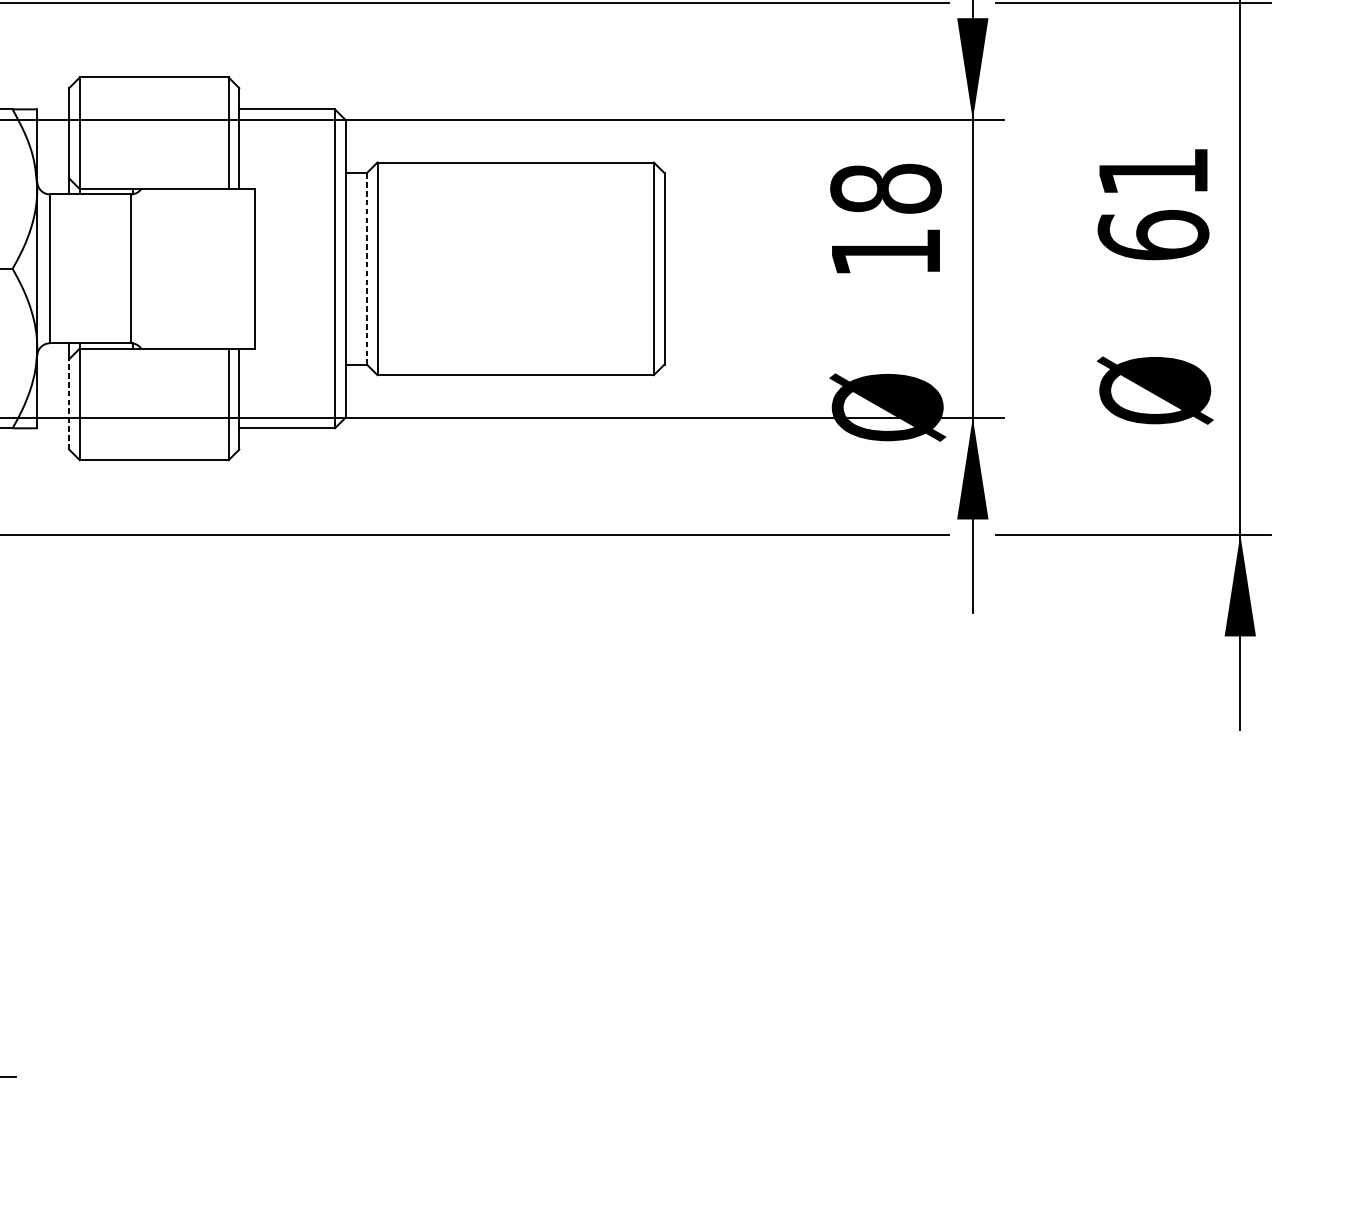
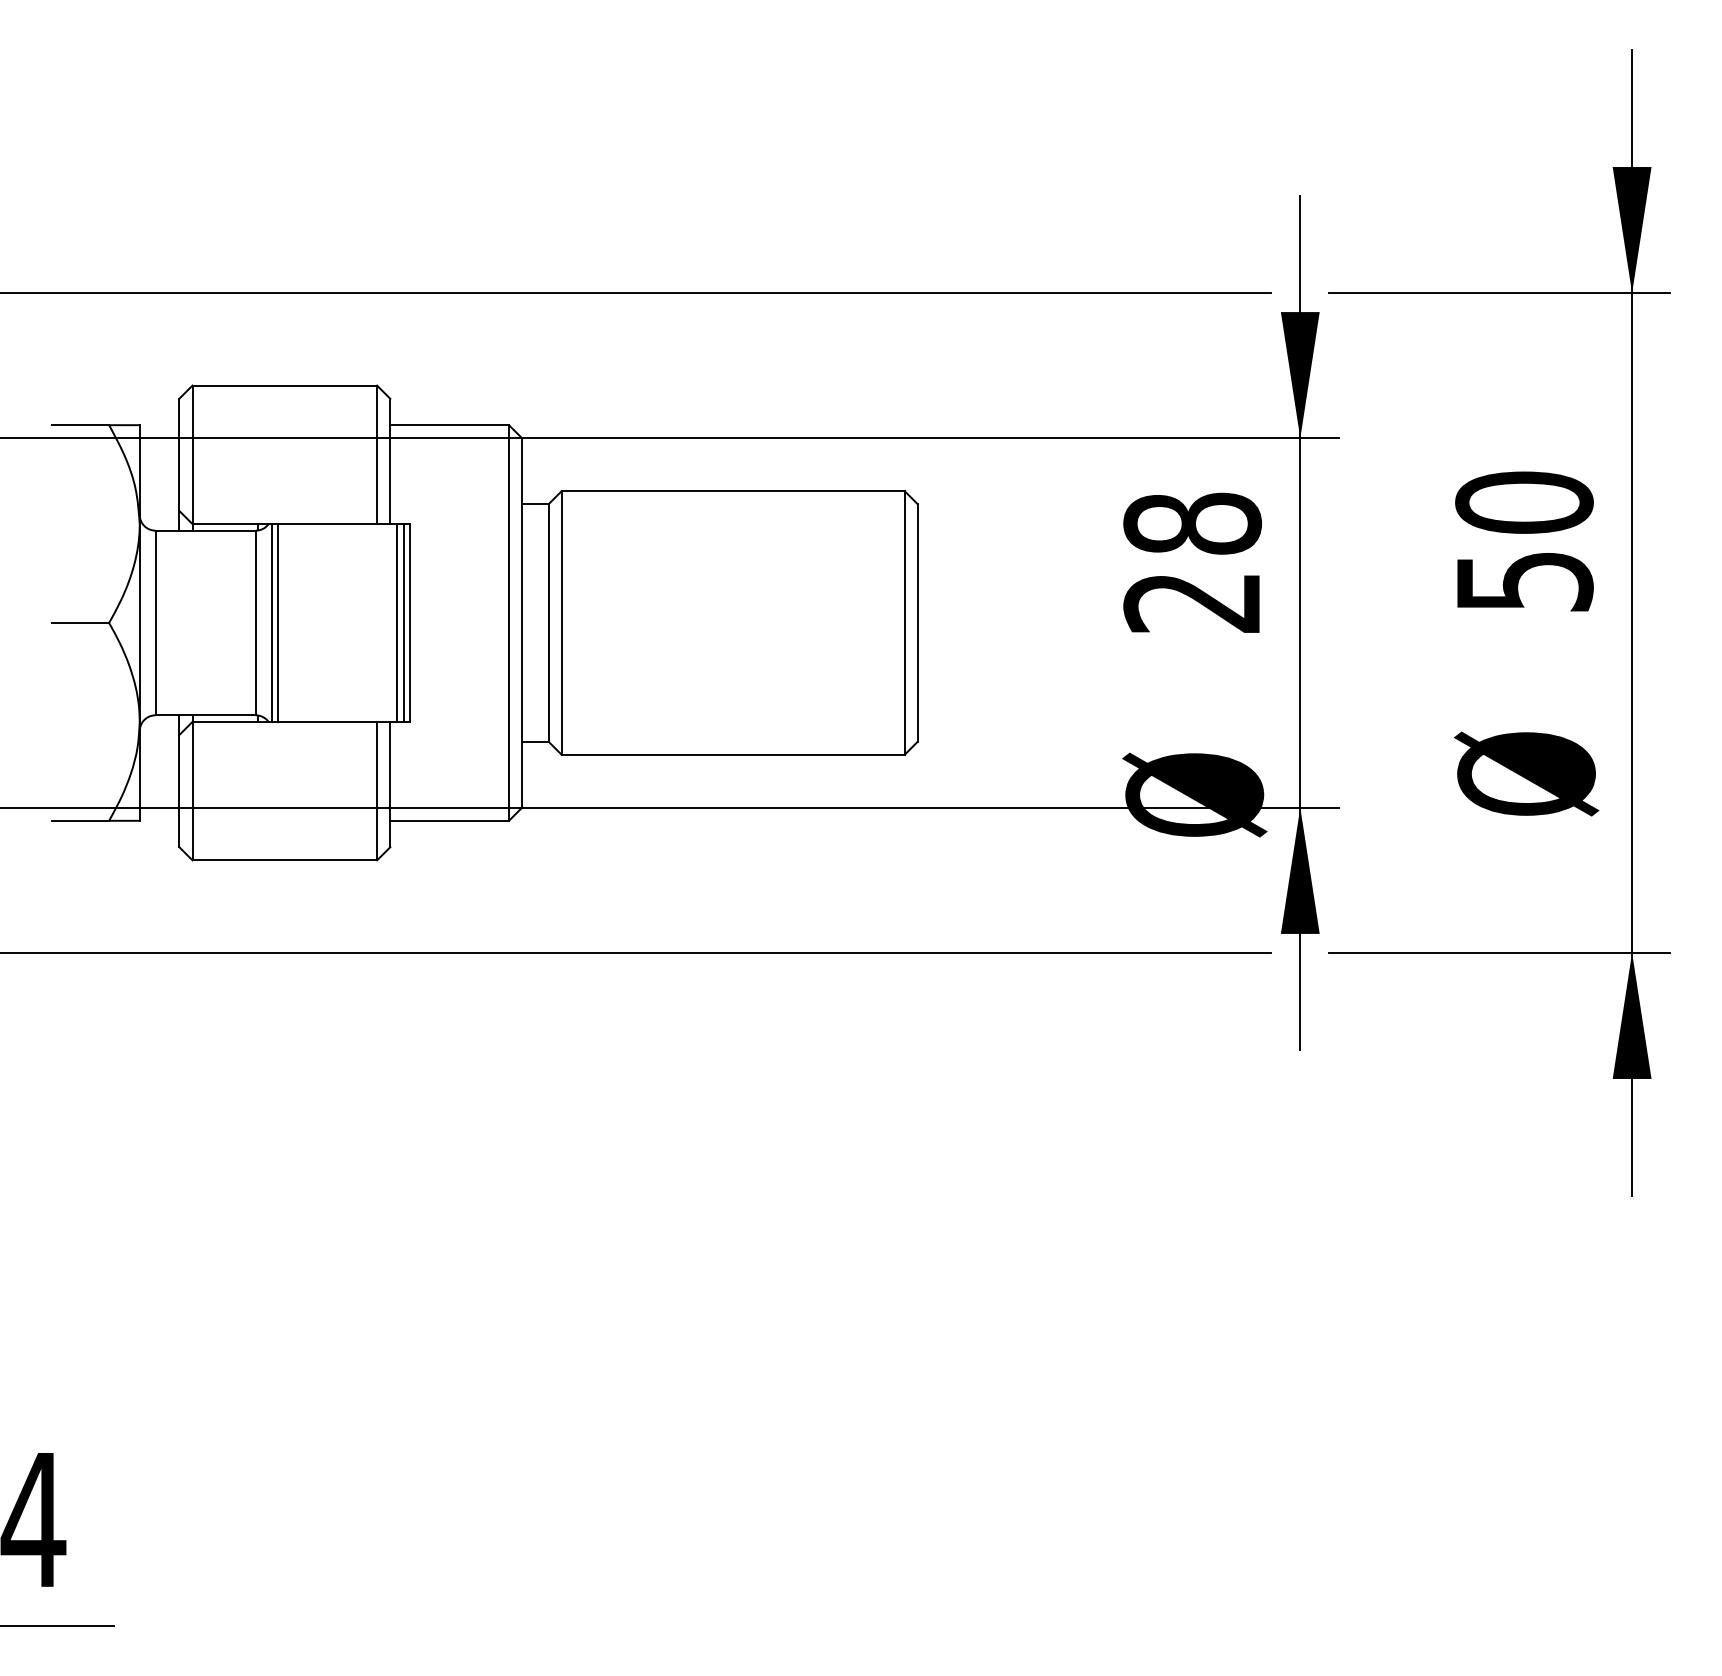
text: (1153, 203) -> (1524, 541), 61 -> 50
text: (885, 253) -> (1191, 603), 18 -> 28
line: (143, 268) -> (271, 622), added
line: (149, 268) -> (278, 622), added
line: (244, 268) -> (396, 622), added
line: (249, 268) -> (403, 622), added
line: (366, 269) -> (548, 623), dashed -> solid
line: (69, 403) -> (179, 790), dashed -> solid

